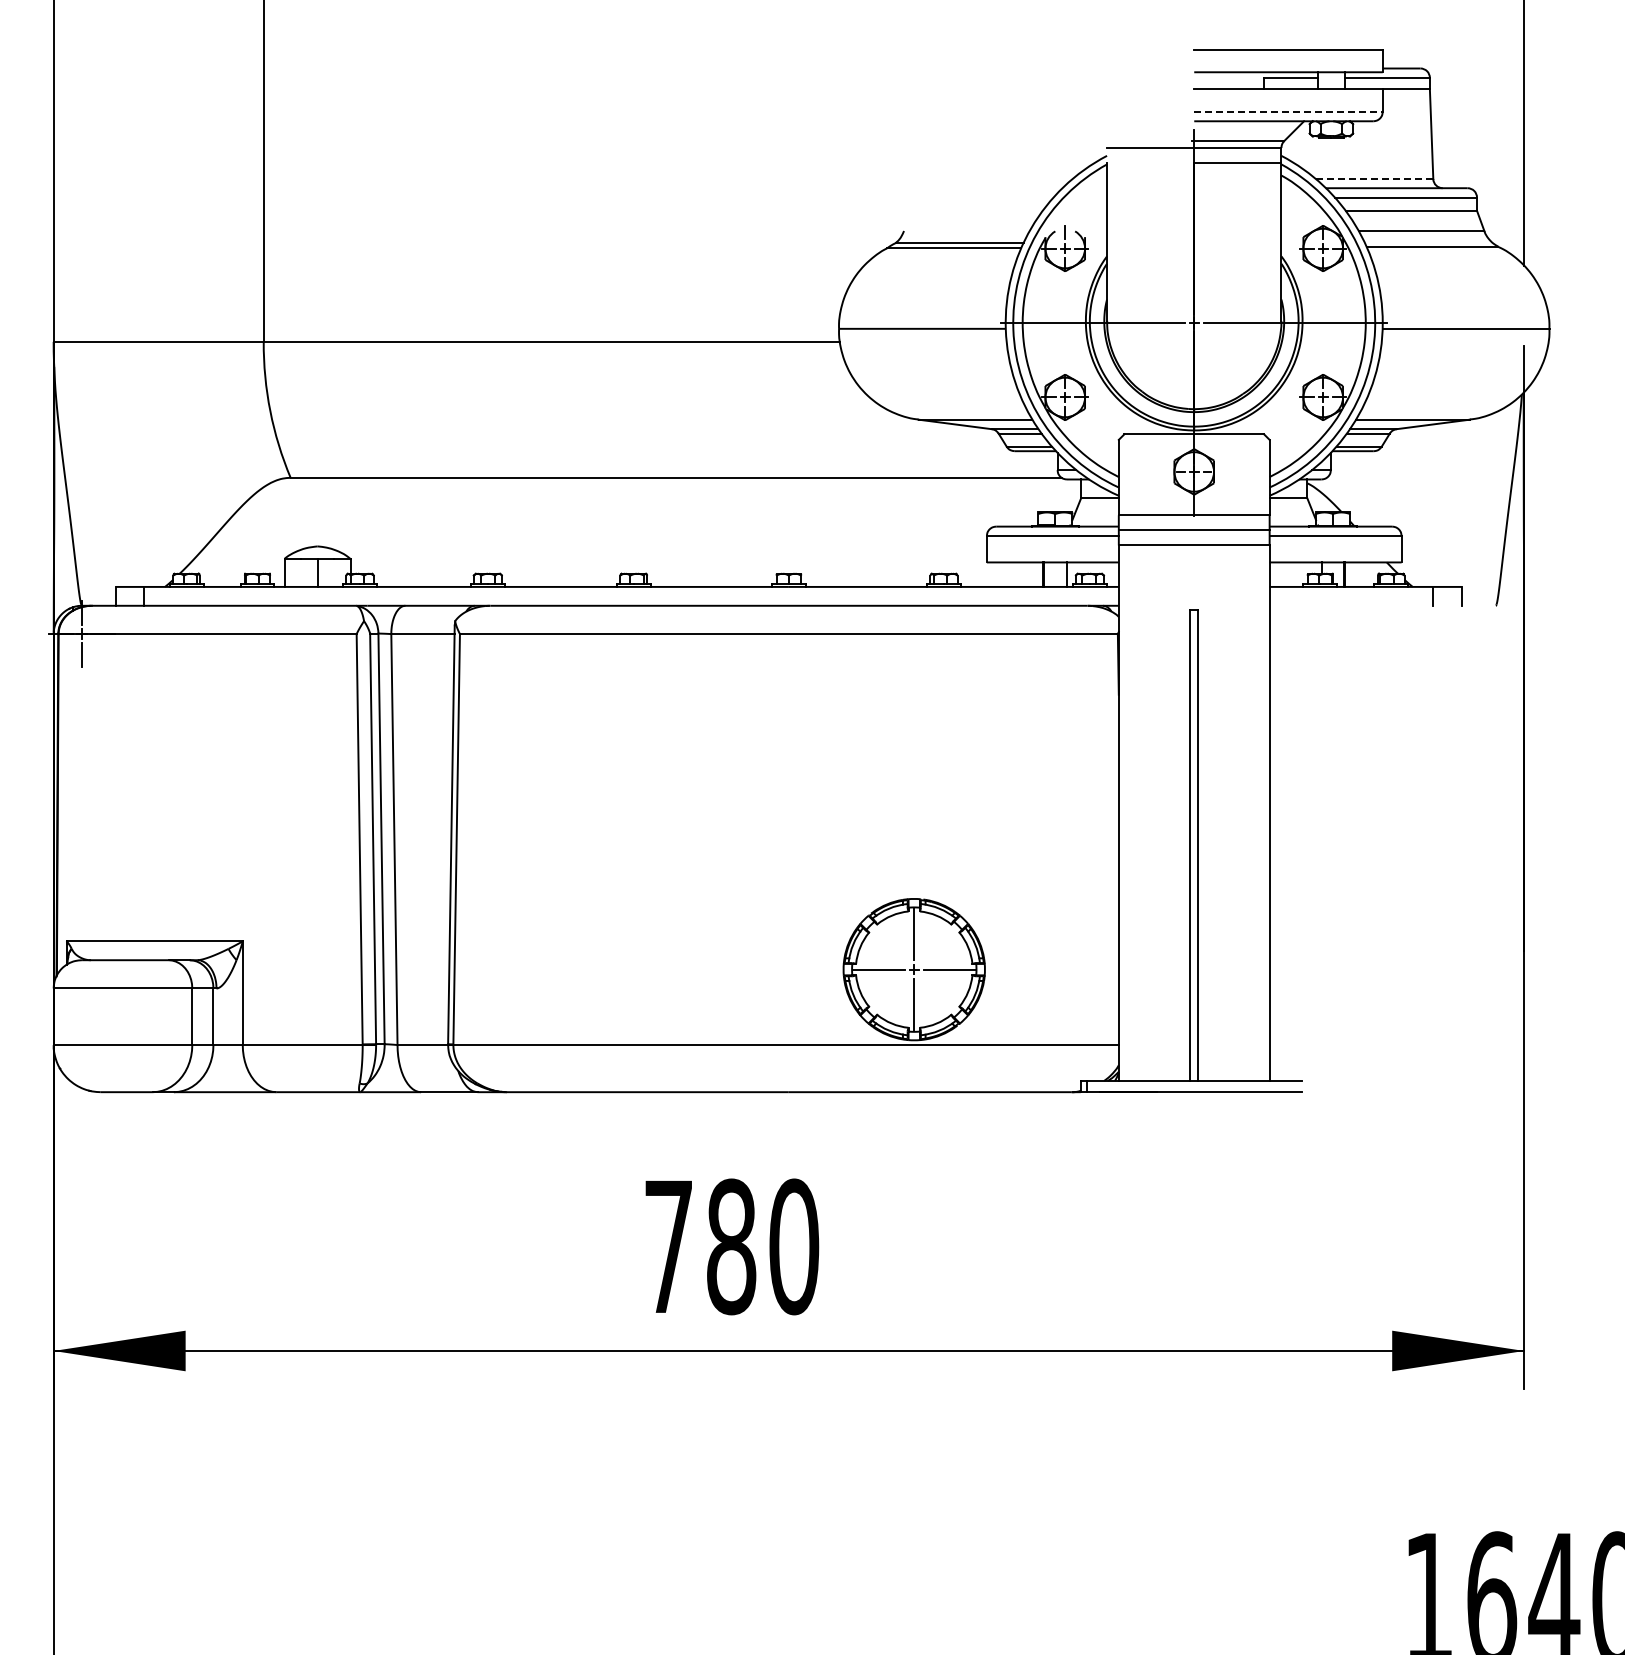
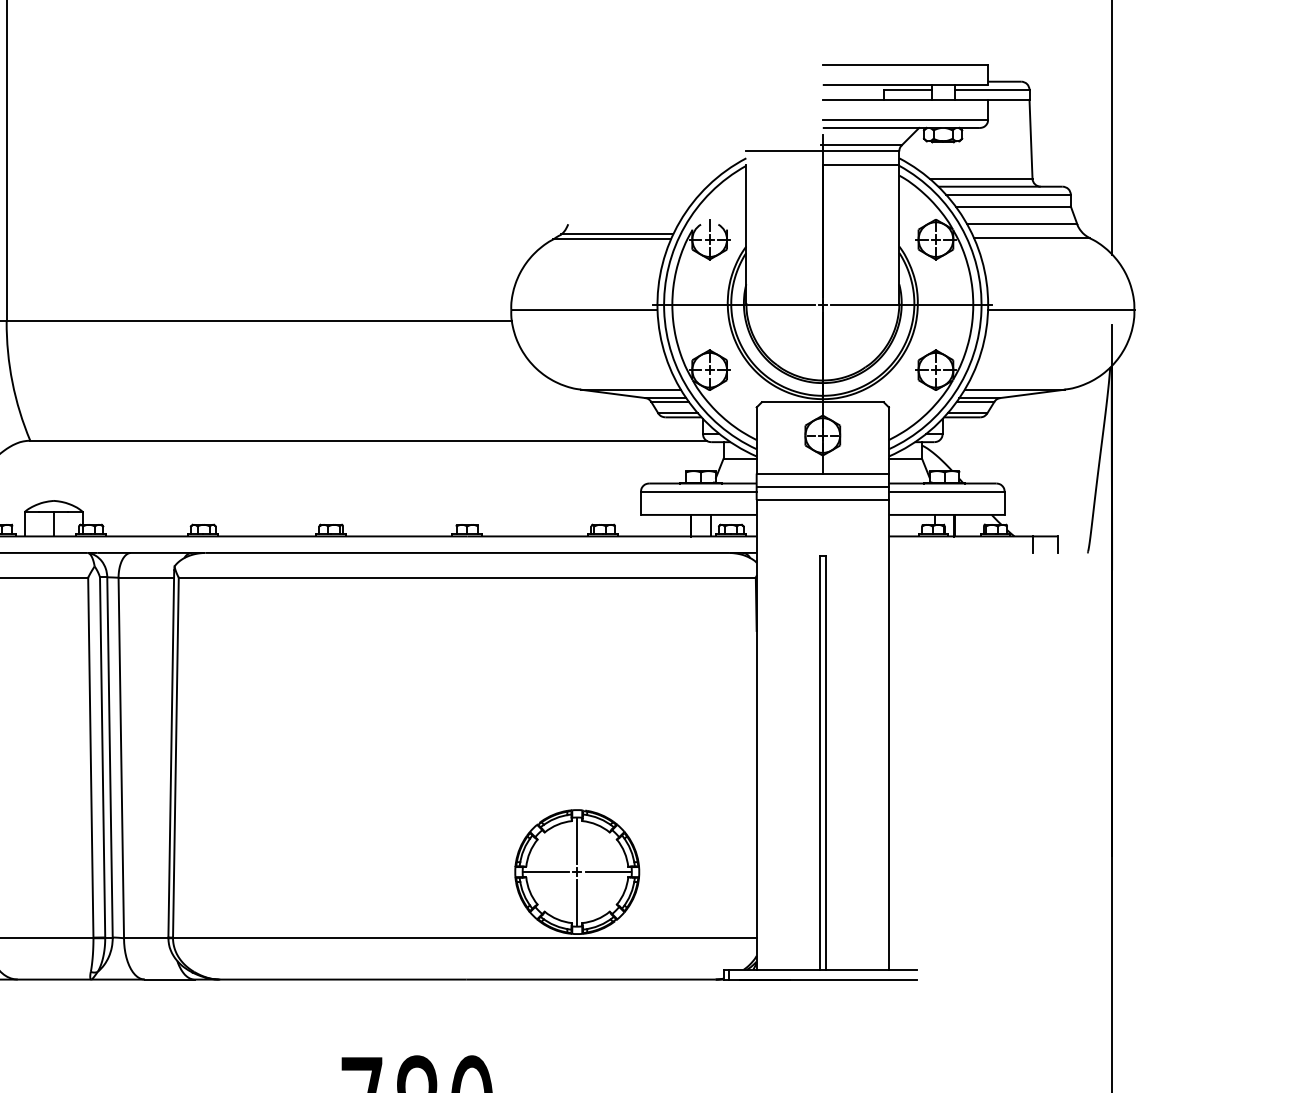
line: (1288, 111) -> (905, 119), dashed -> solid
line: (1374, 179) -> (980, 179), dashed -> solid

